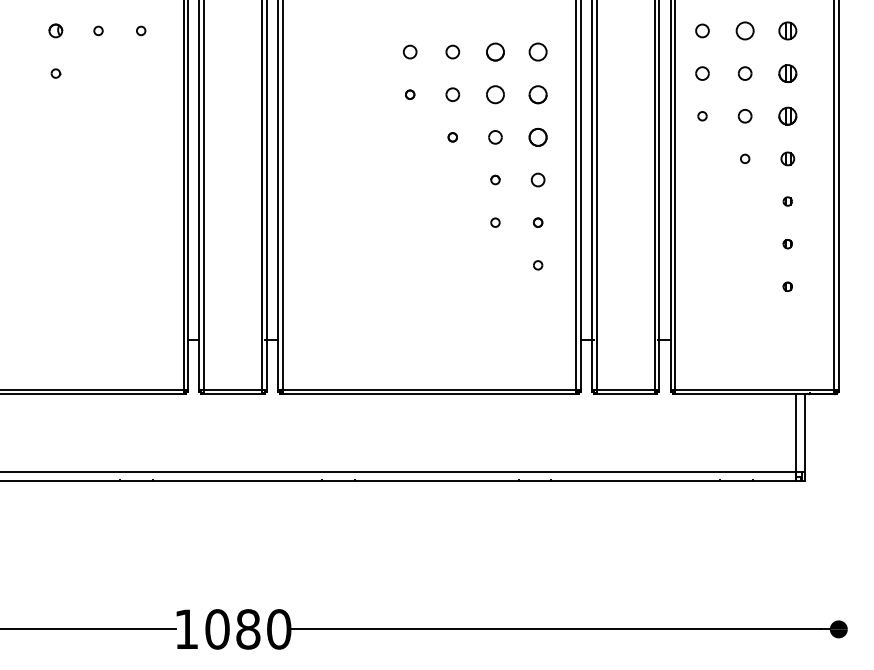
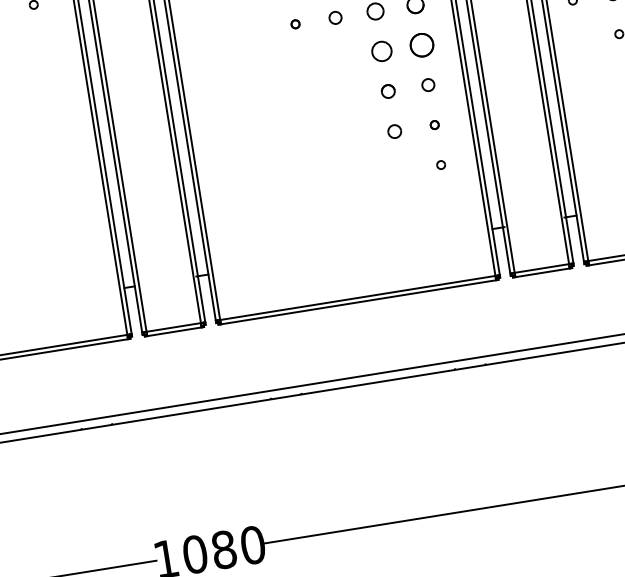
part: (537, 136) -> (421, 44), size x1.4
part: (452, 137) -> (341, 58), removed
part: (495, 137) -> (381, 51), size x1.6
part: (495, 179) -> (388, 90), size x1.6
part: (495, 222) -> (394, 131), size x1.6

